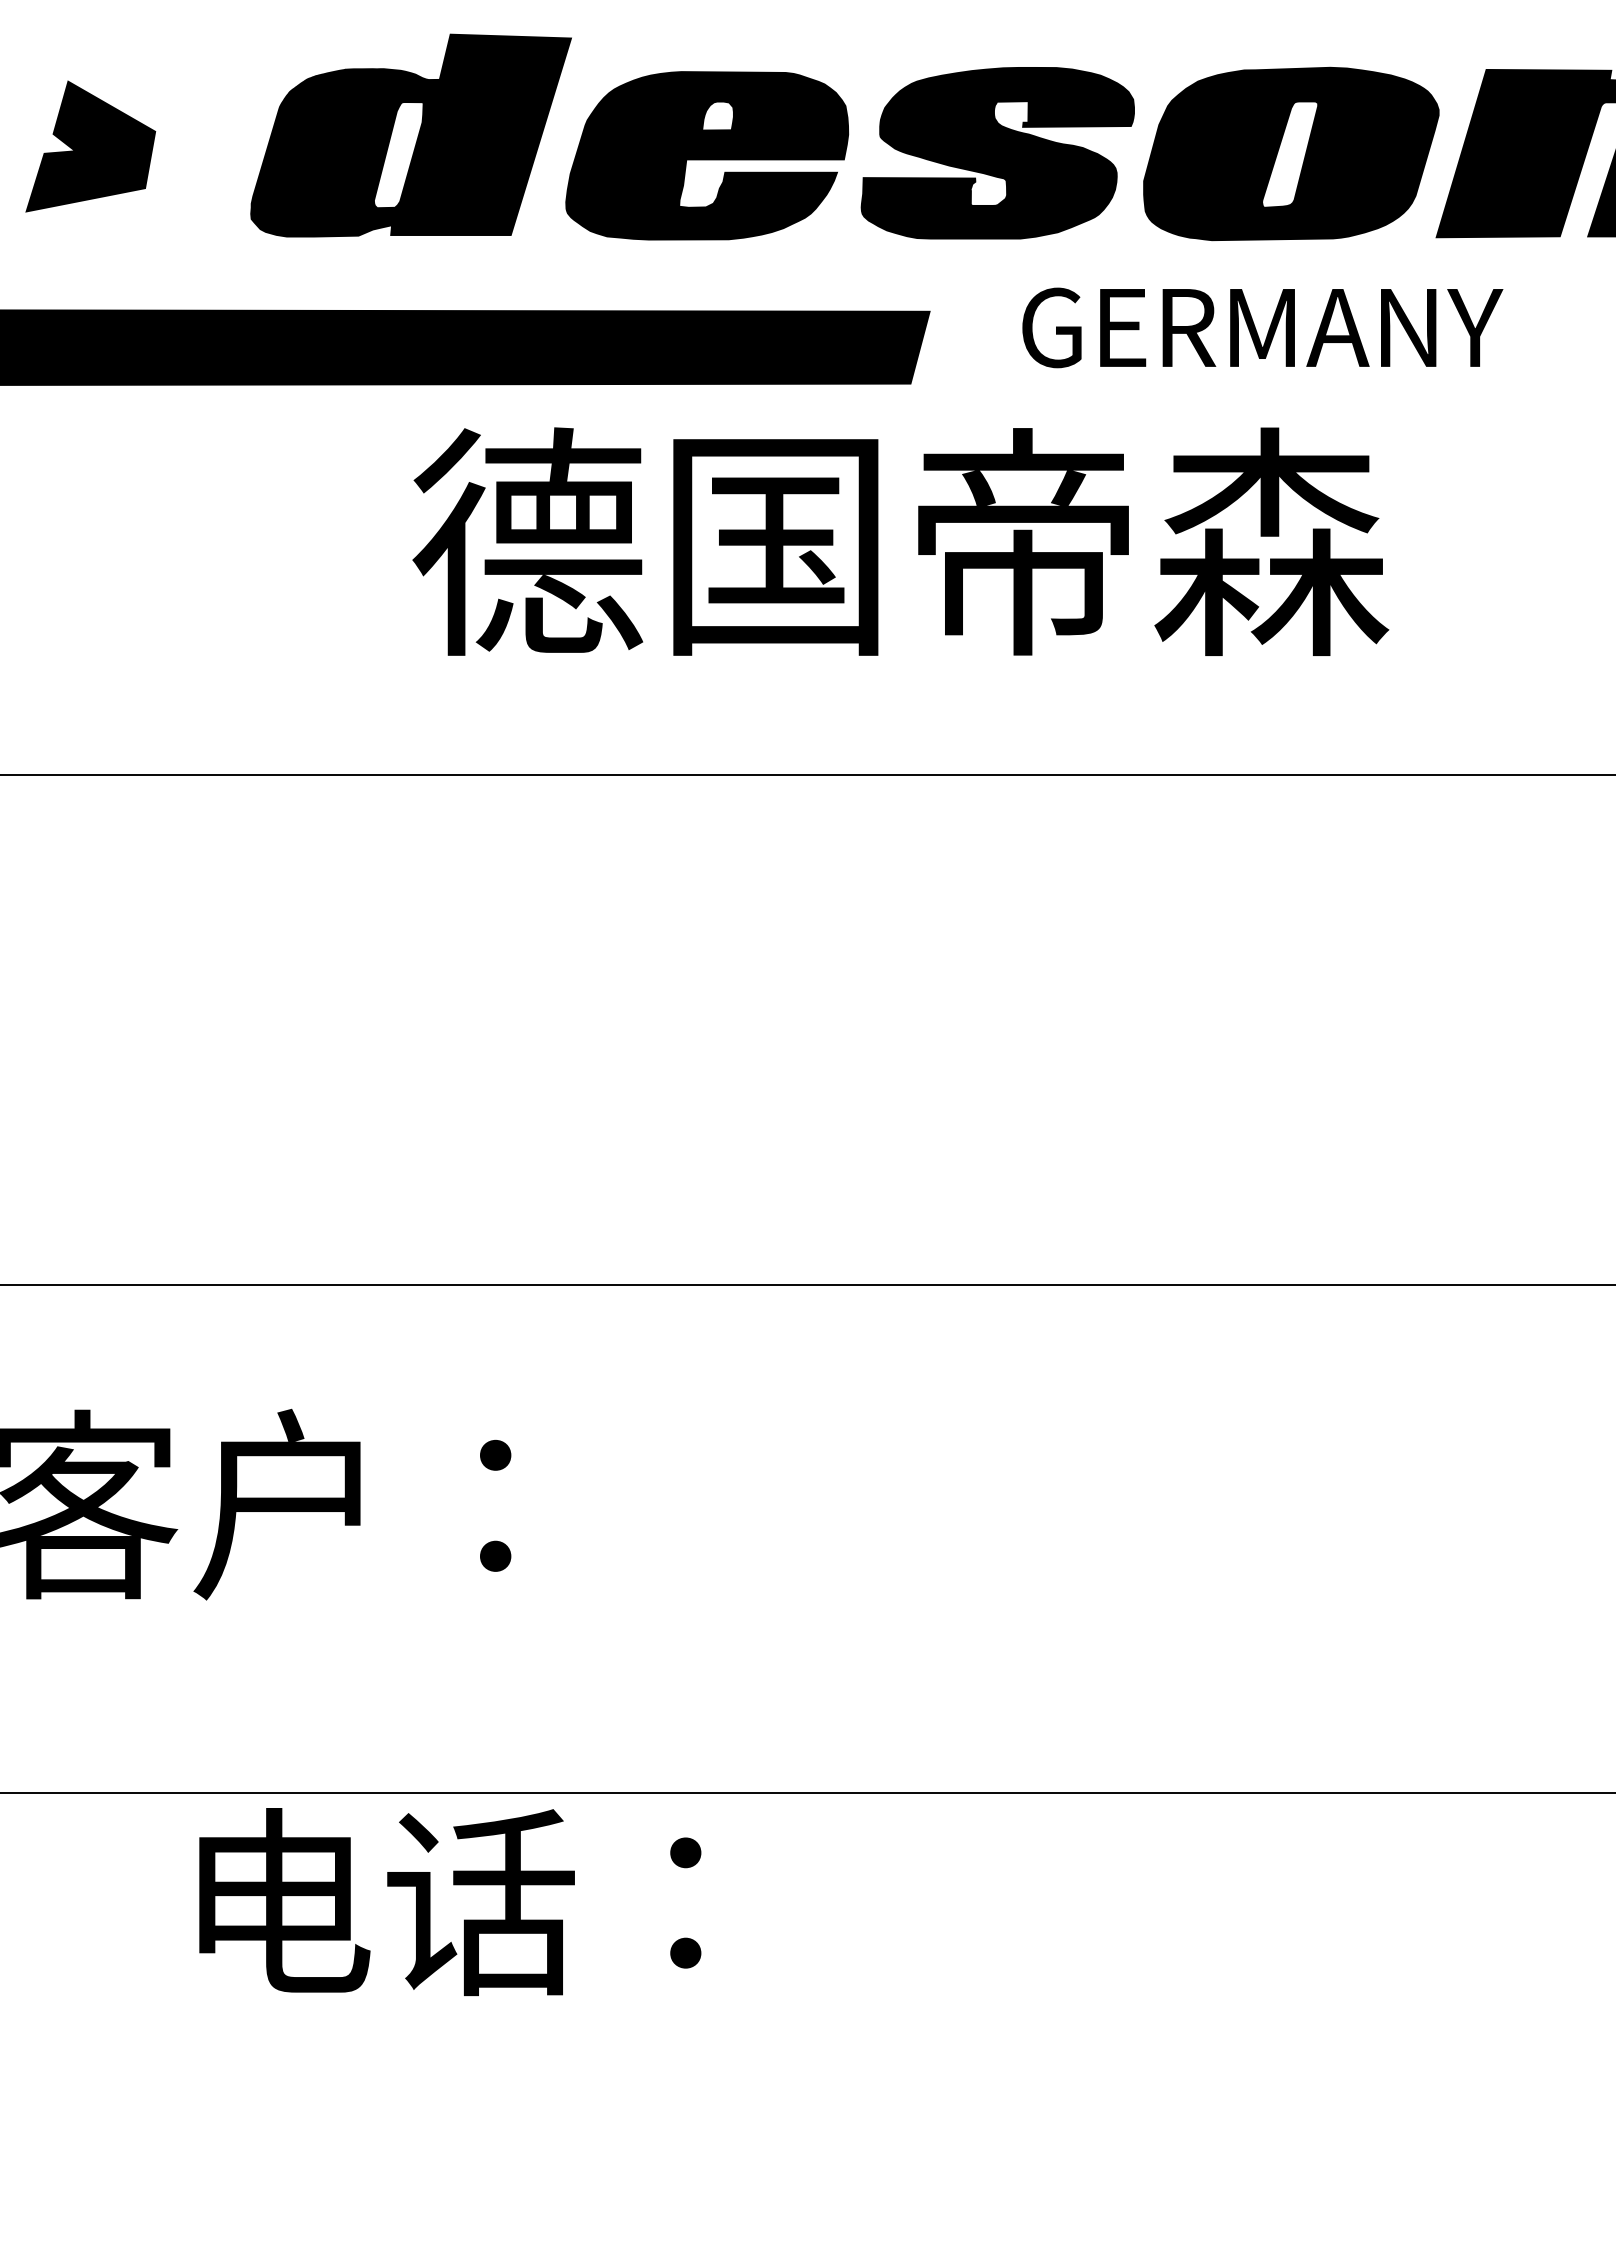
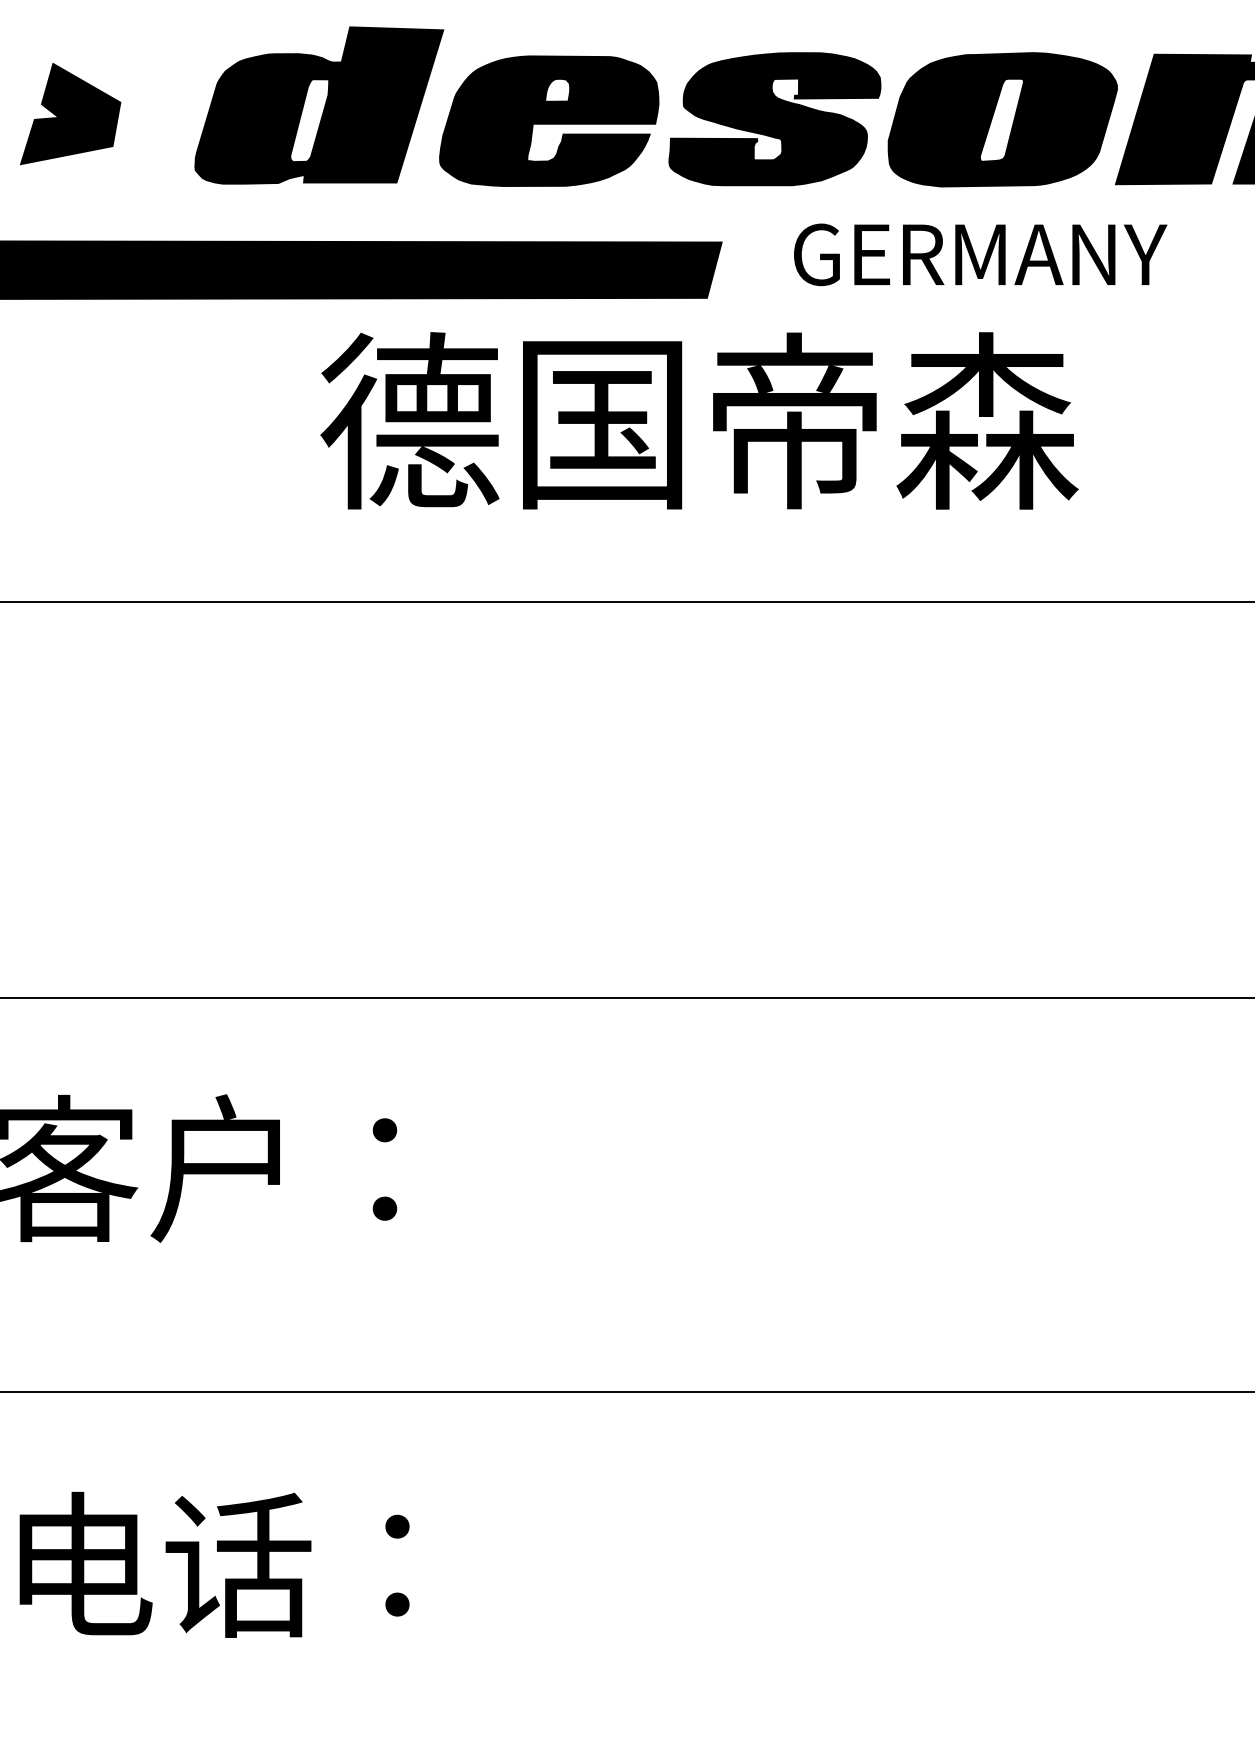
text: (450, 1901) -> (214, 1564), moved

